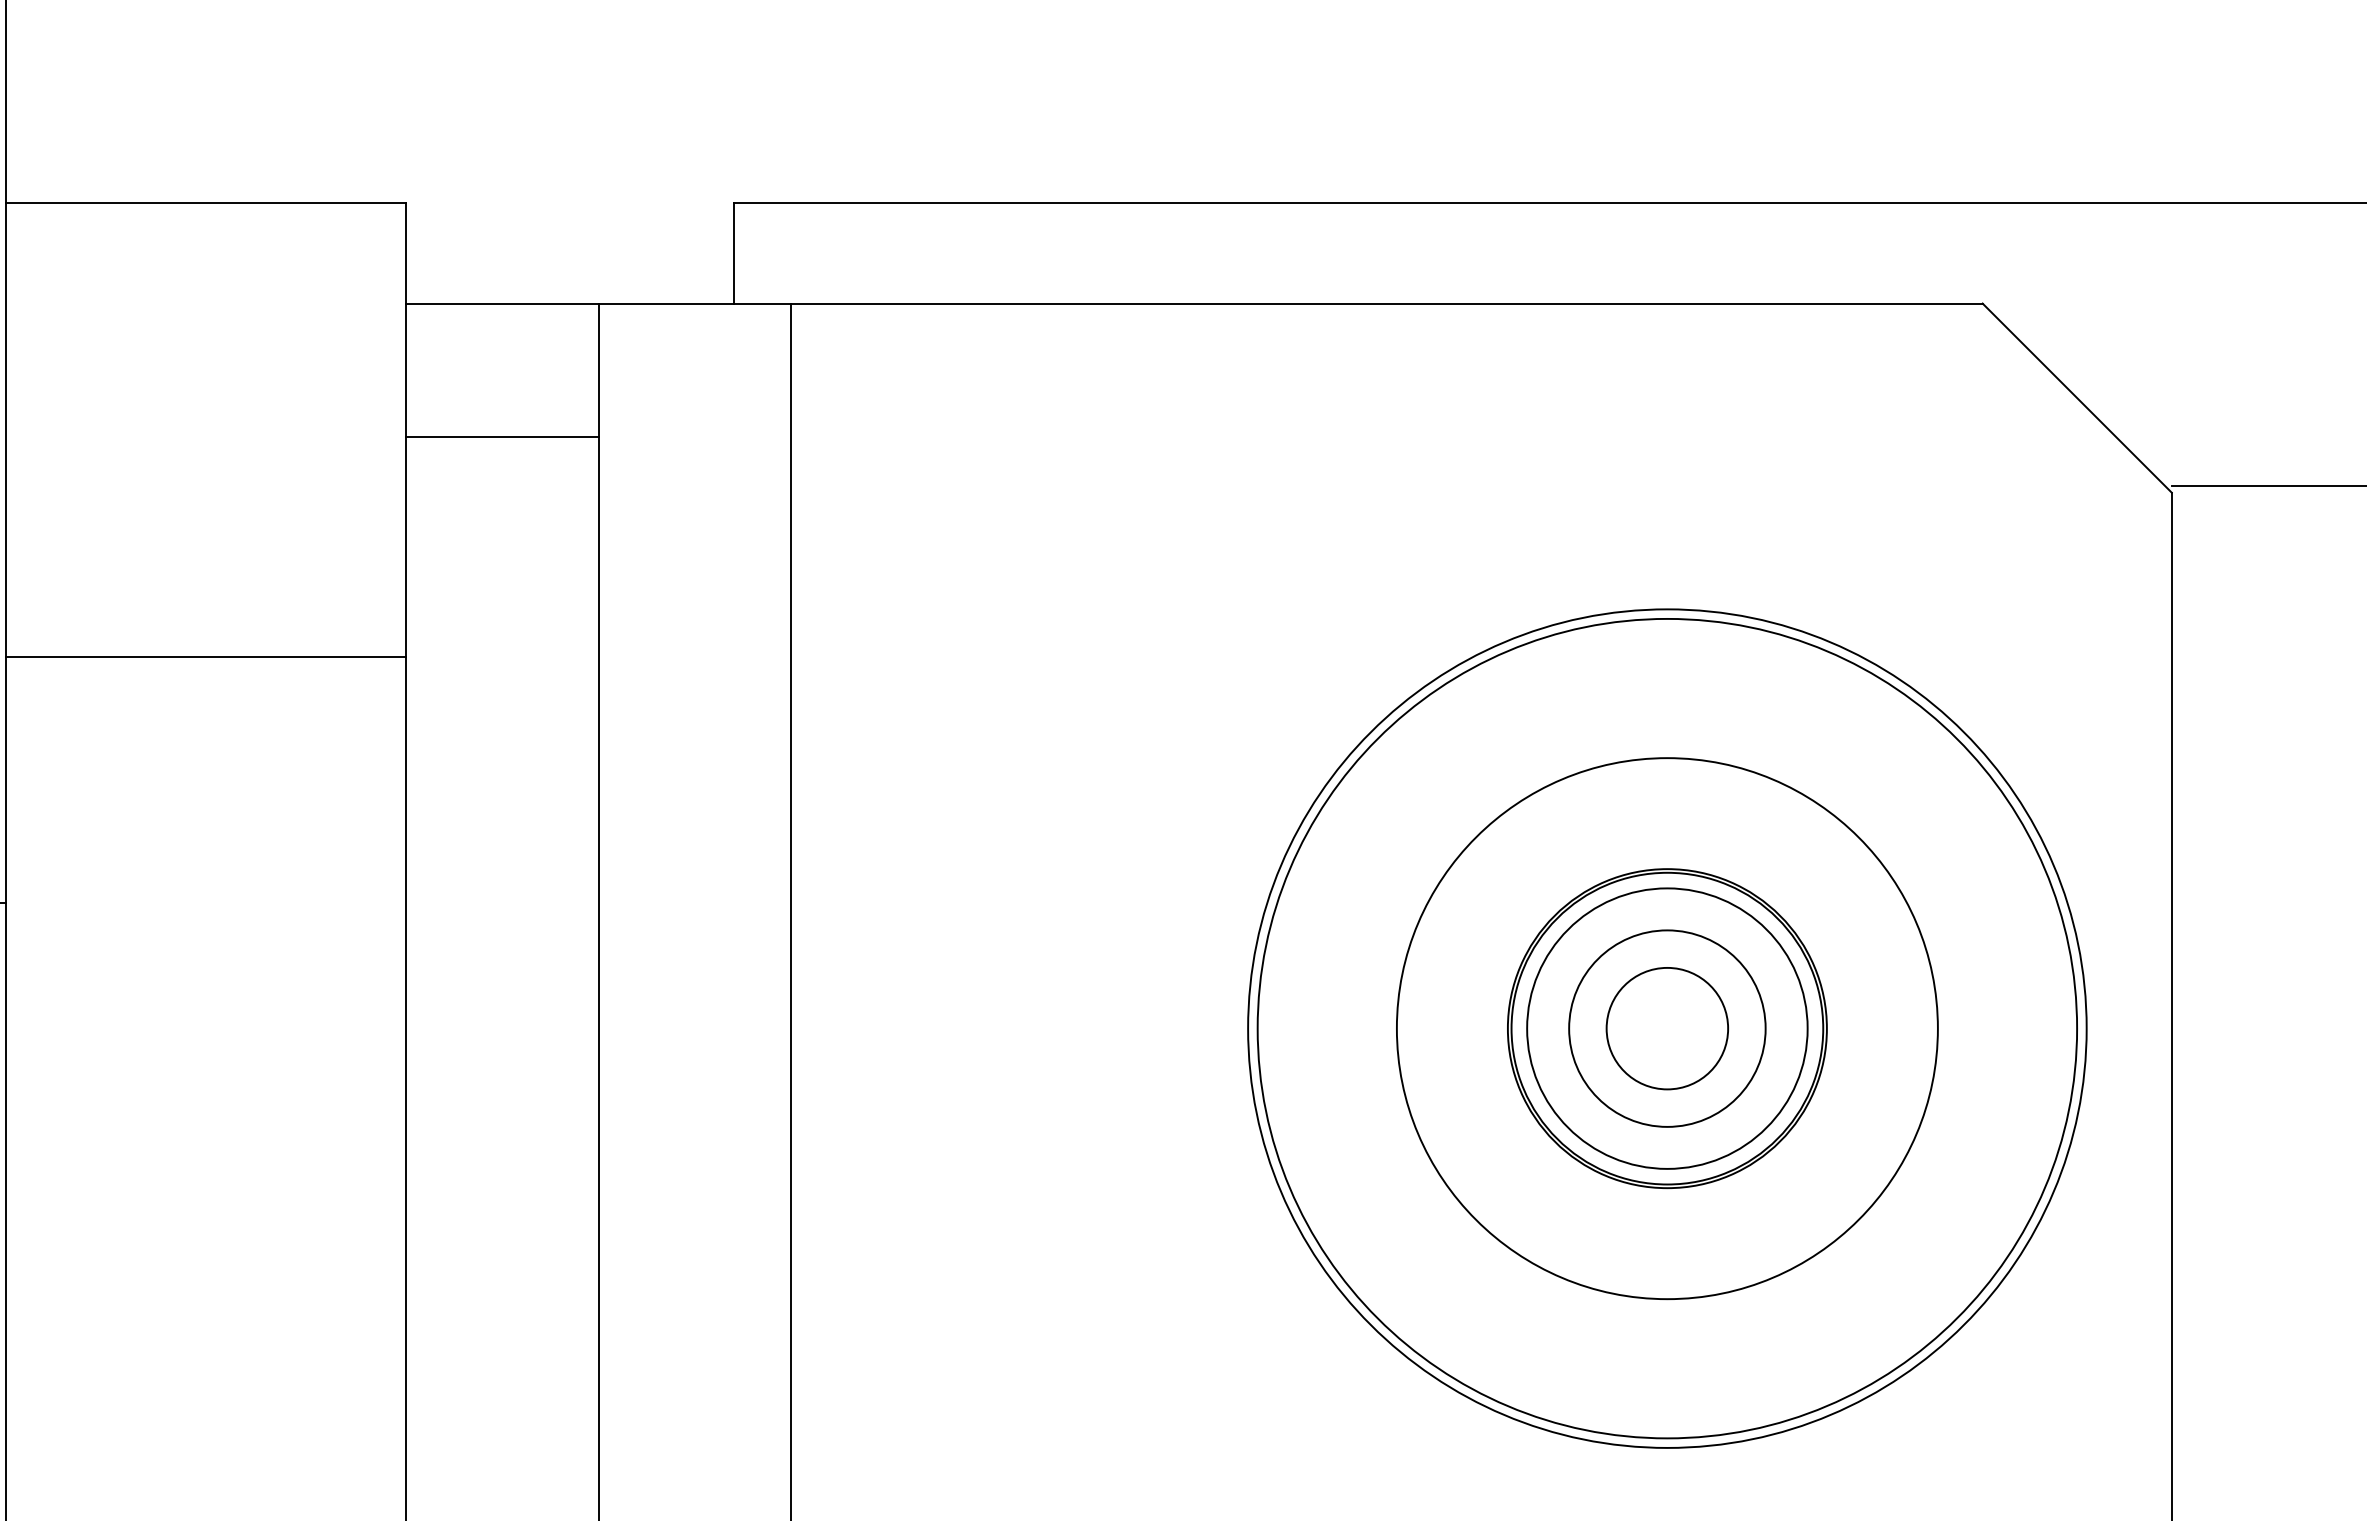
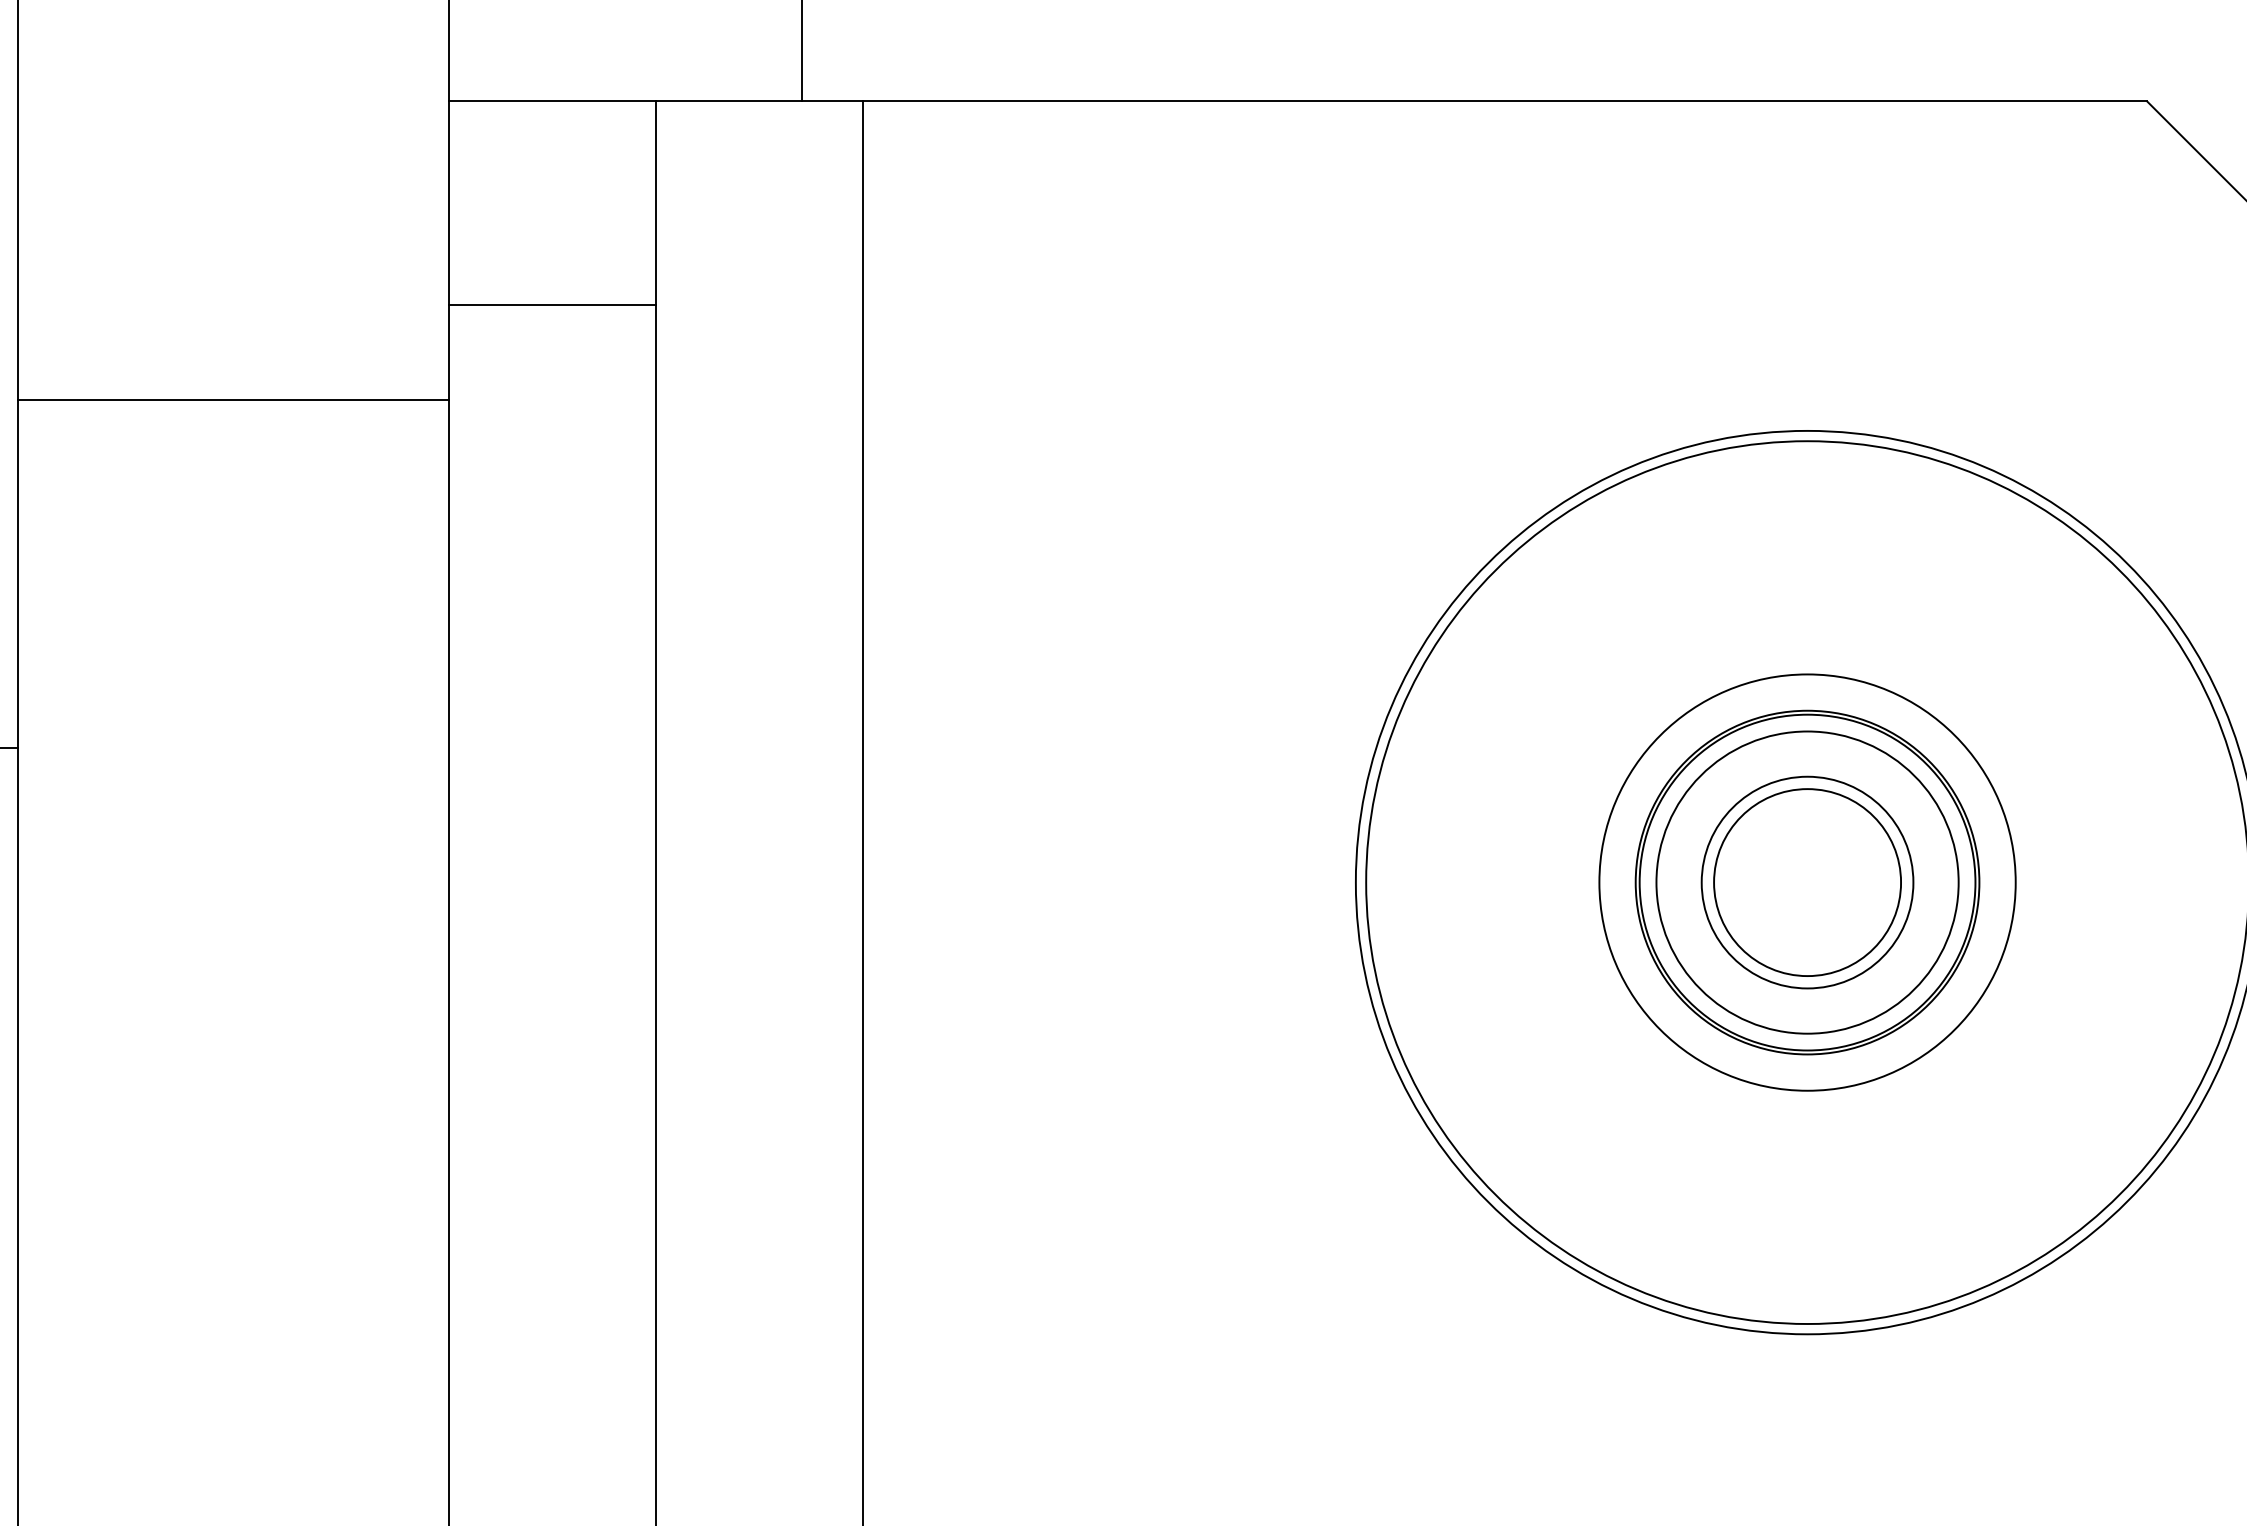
line: (502, 436) -> (552, 305), moved
line: (206, 656) -> (233, 399), moved
circle: (1667, 1028) -> (1807, 882), size x0.71
circle: (1667, 1028) -> (1807, 882), size x1.43

